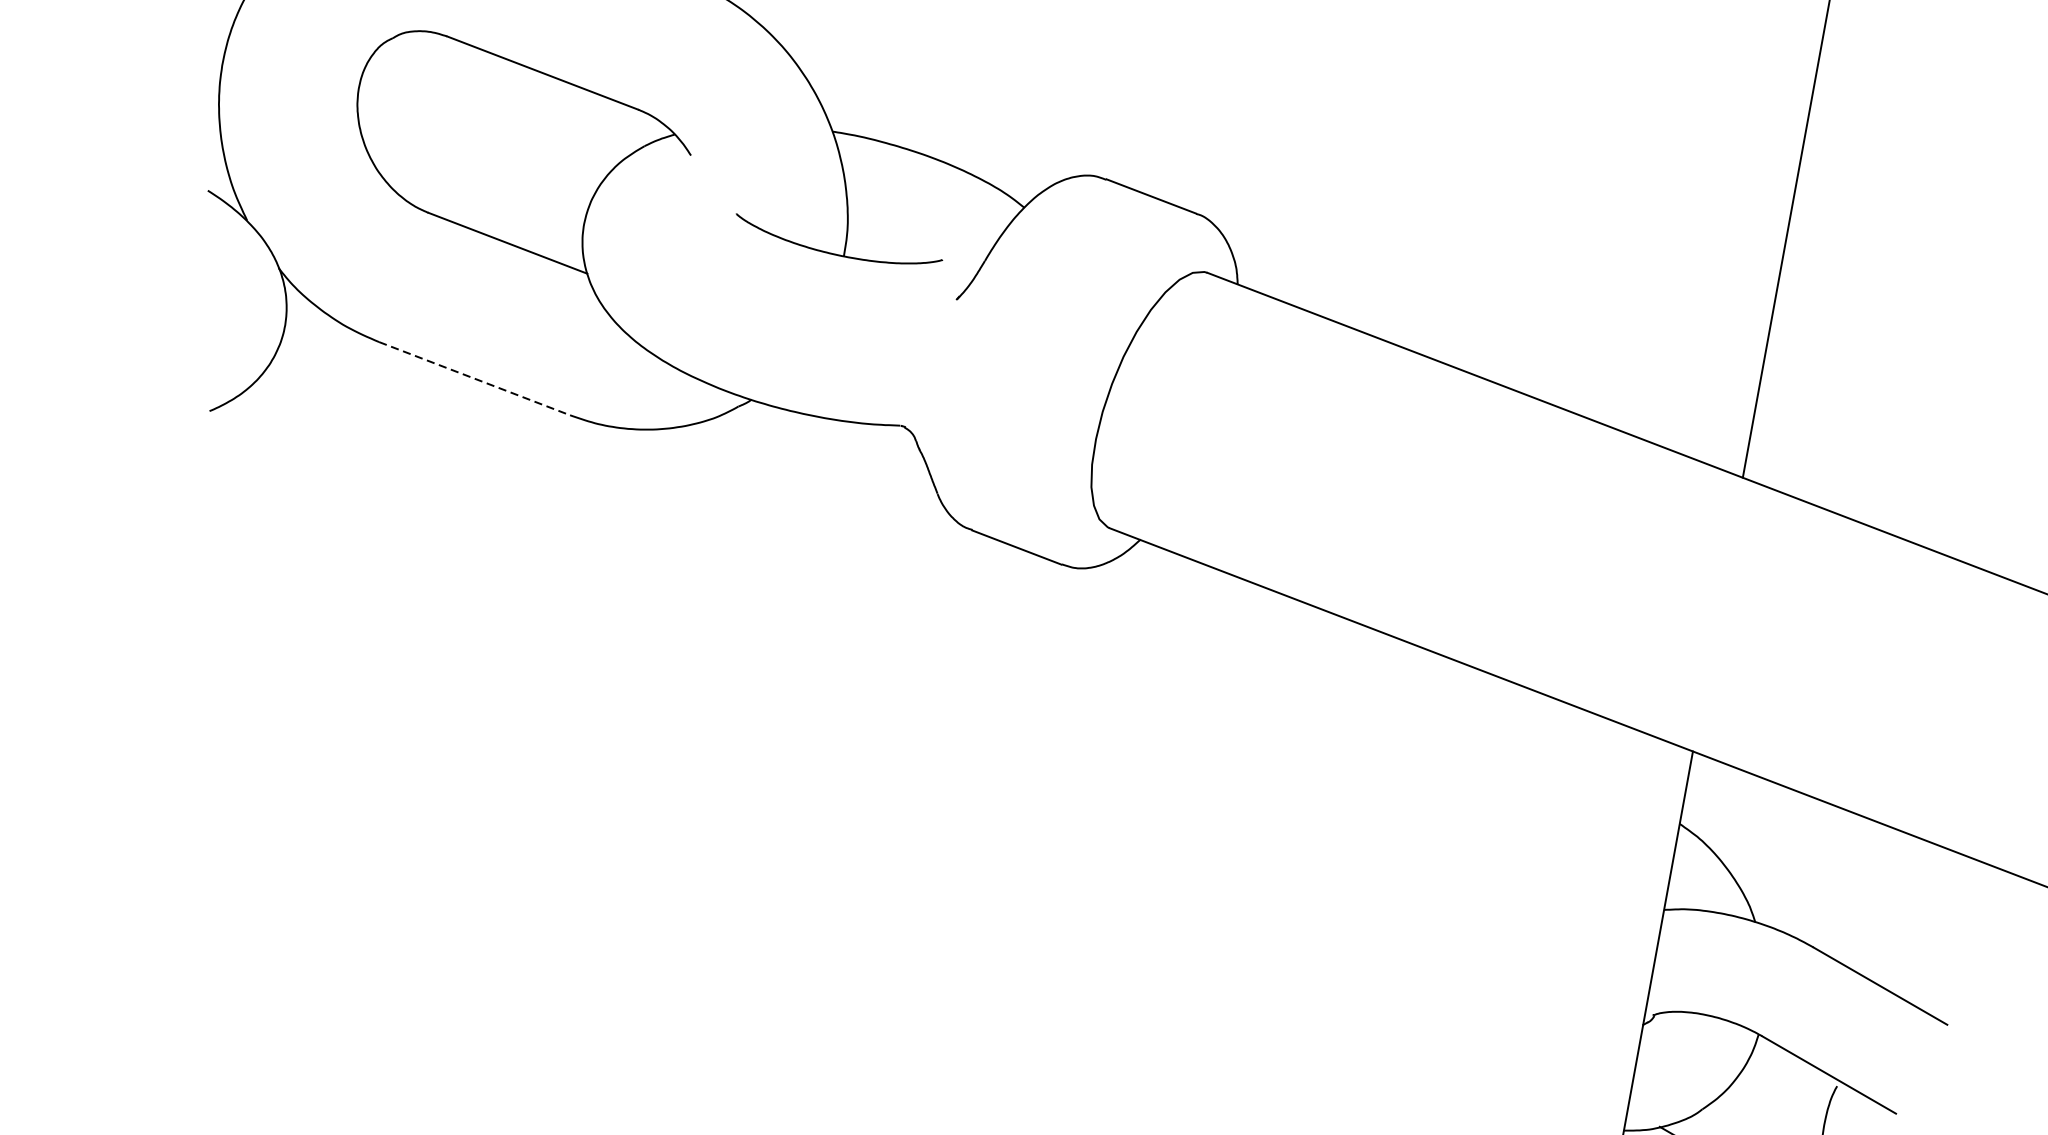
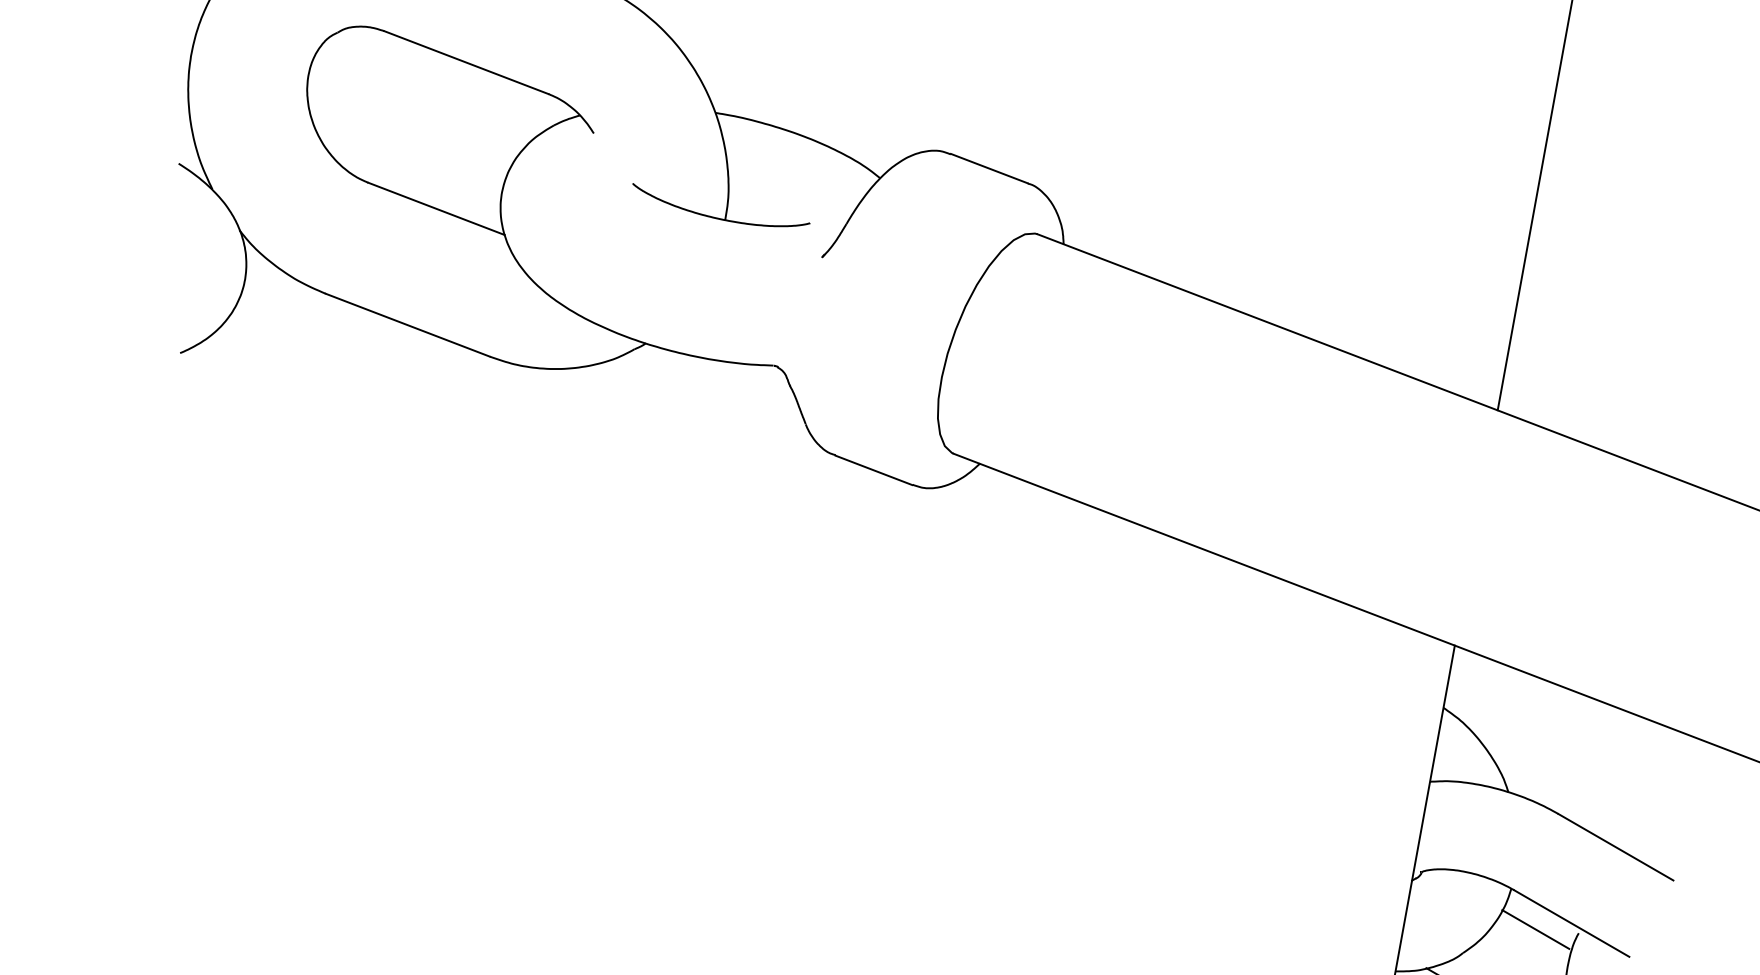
line: (474, 378) -> (407, 325), dashed -> solid
line: (1786, 1081) -> (1535, 929), added

